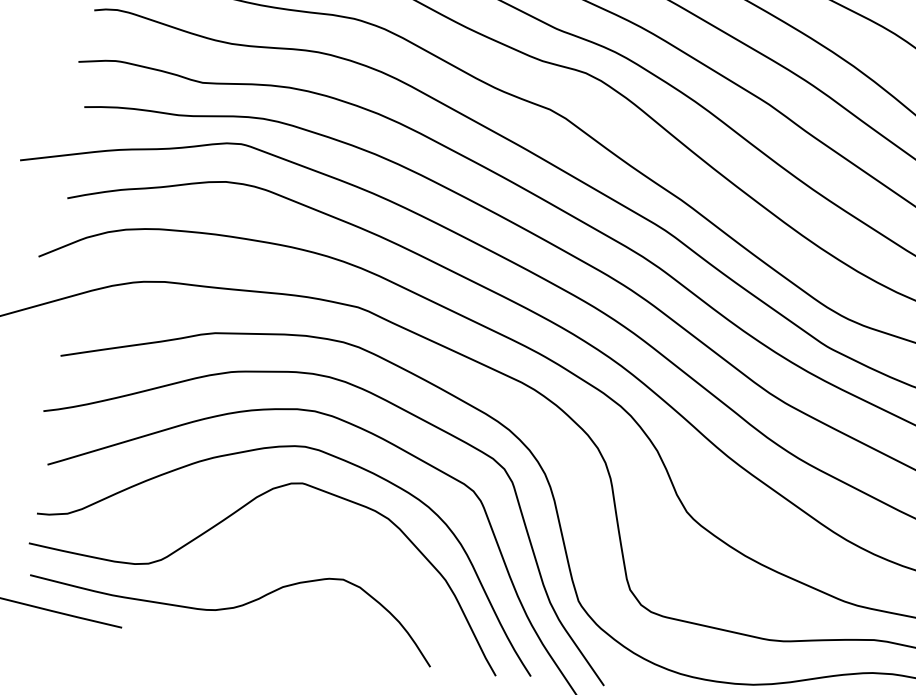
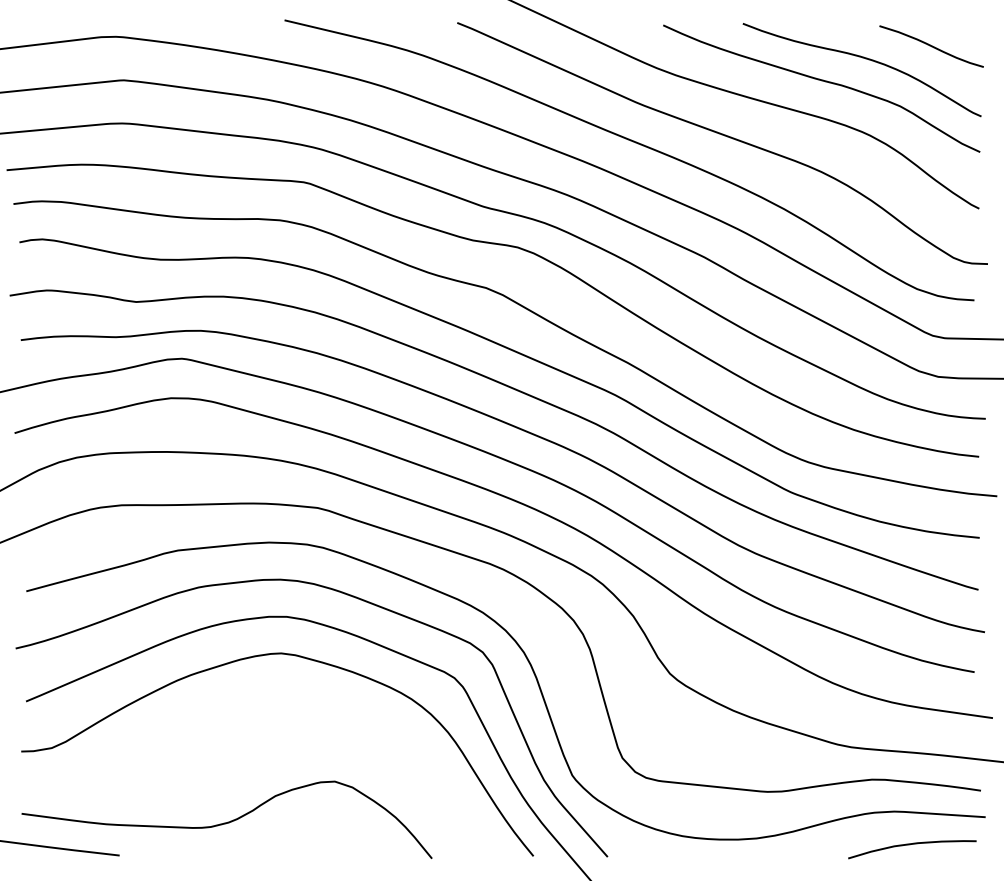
curve: (236, 512) -> (220, 727), removed

